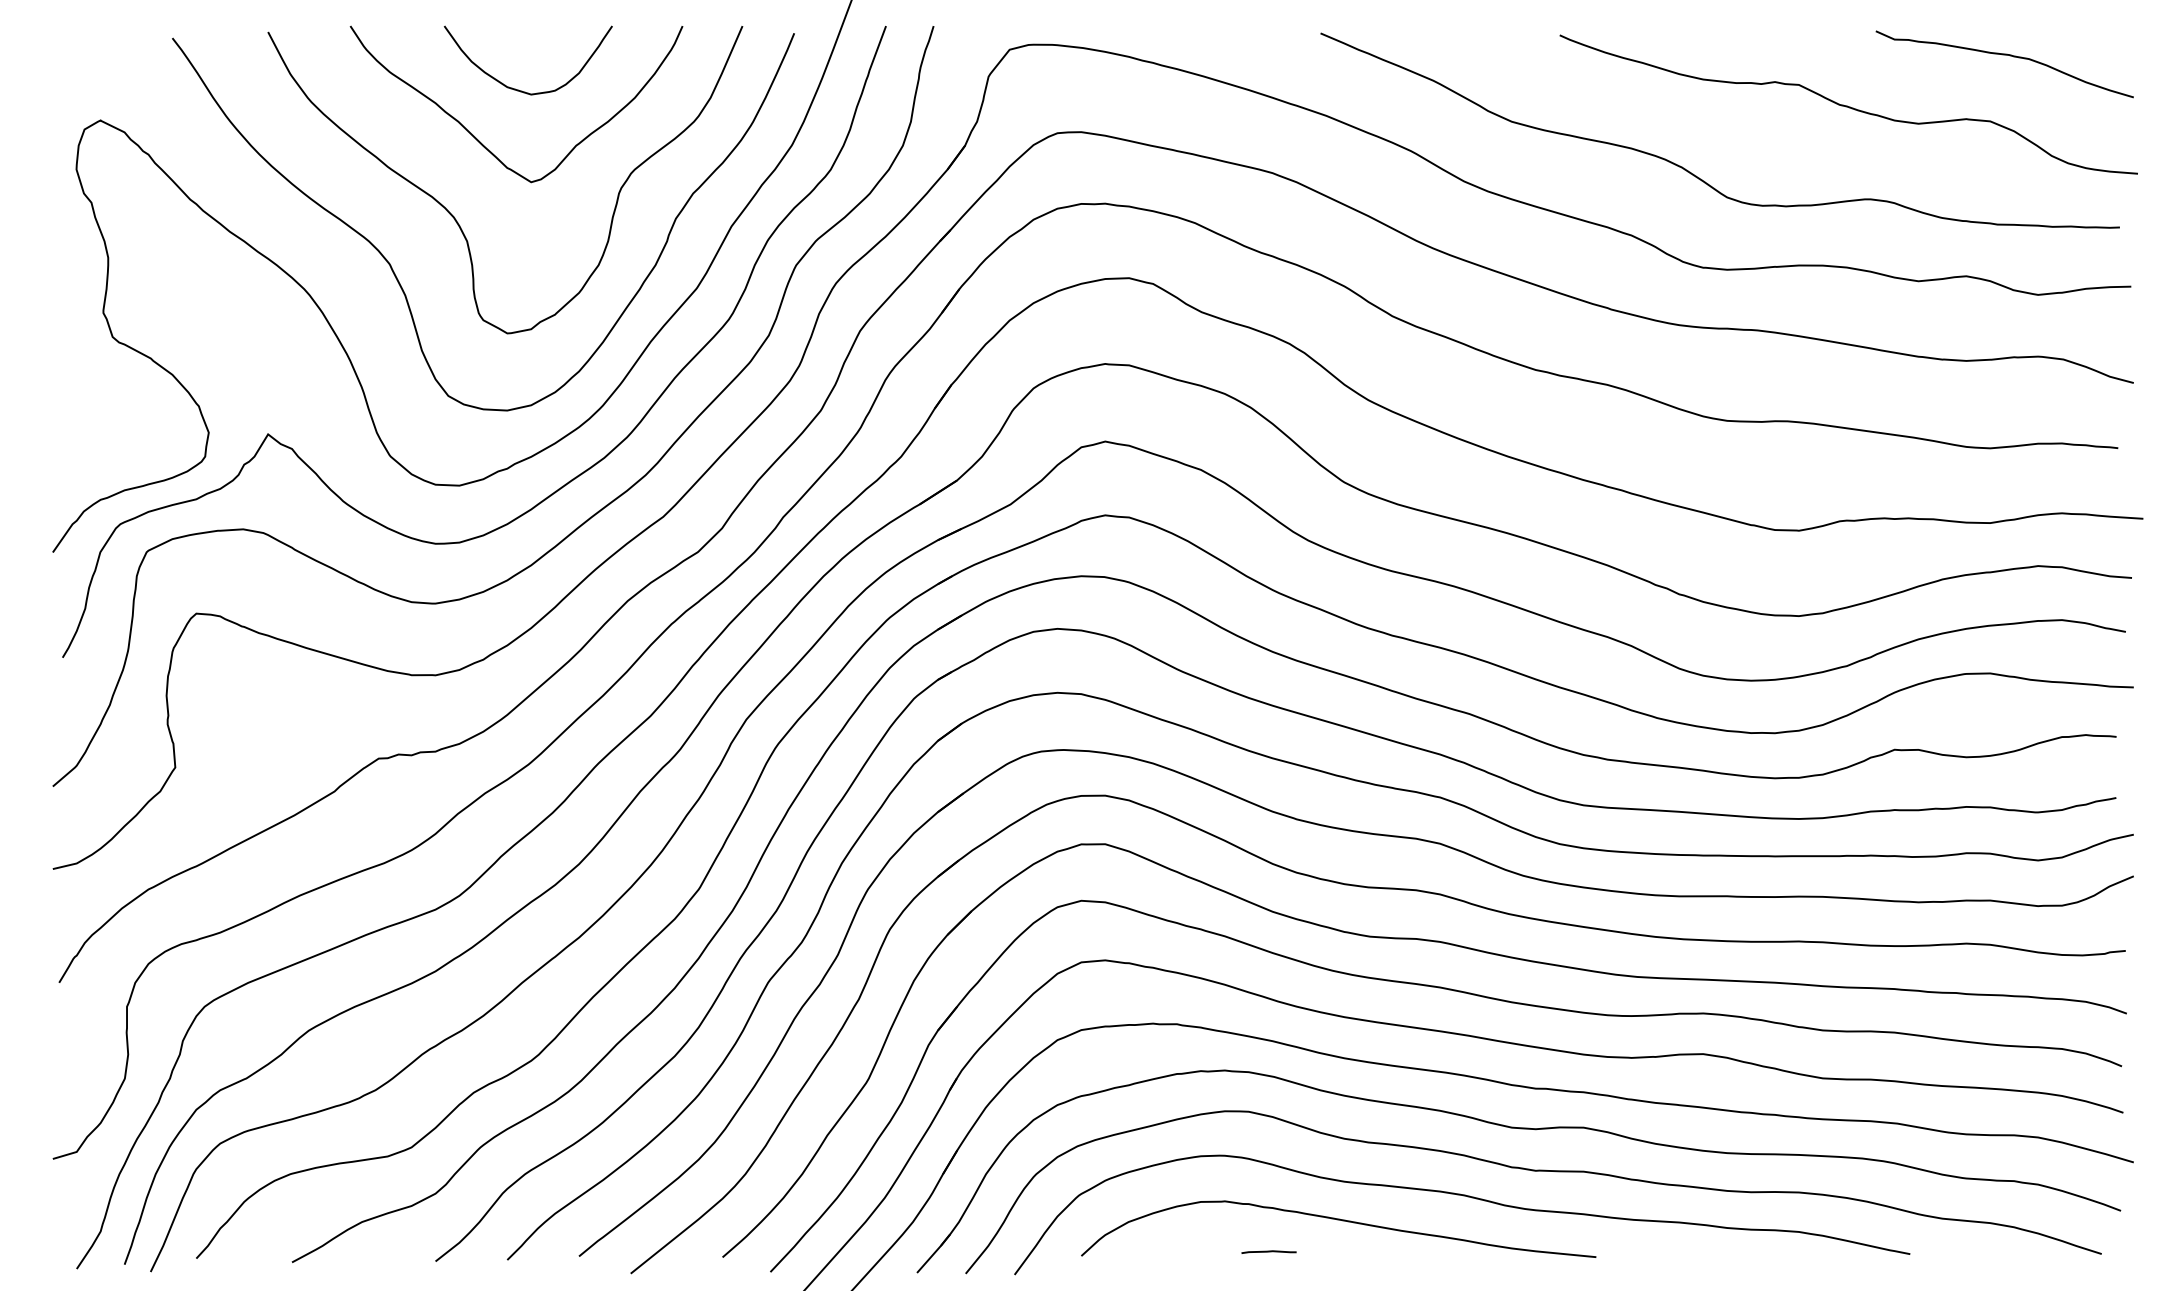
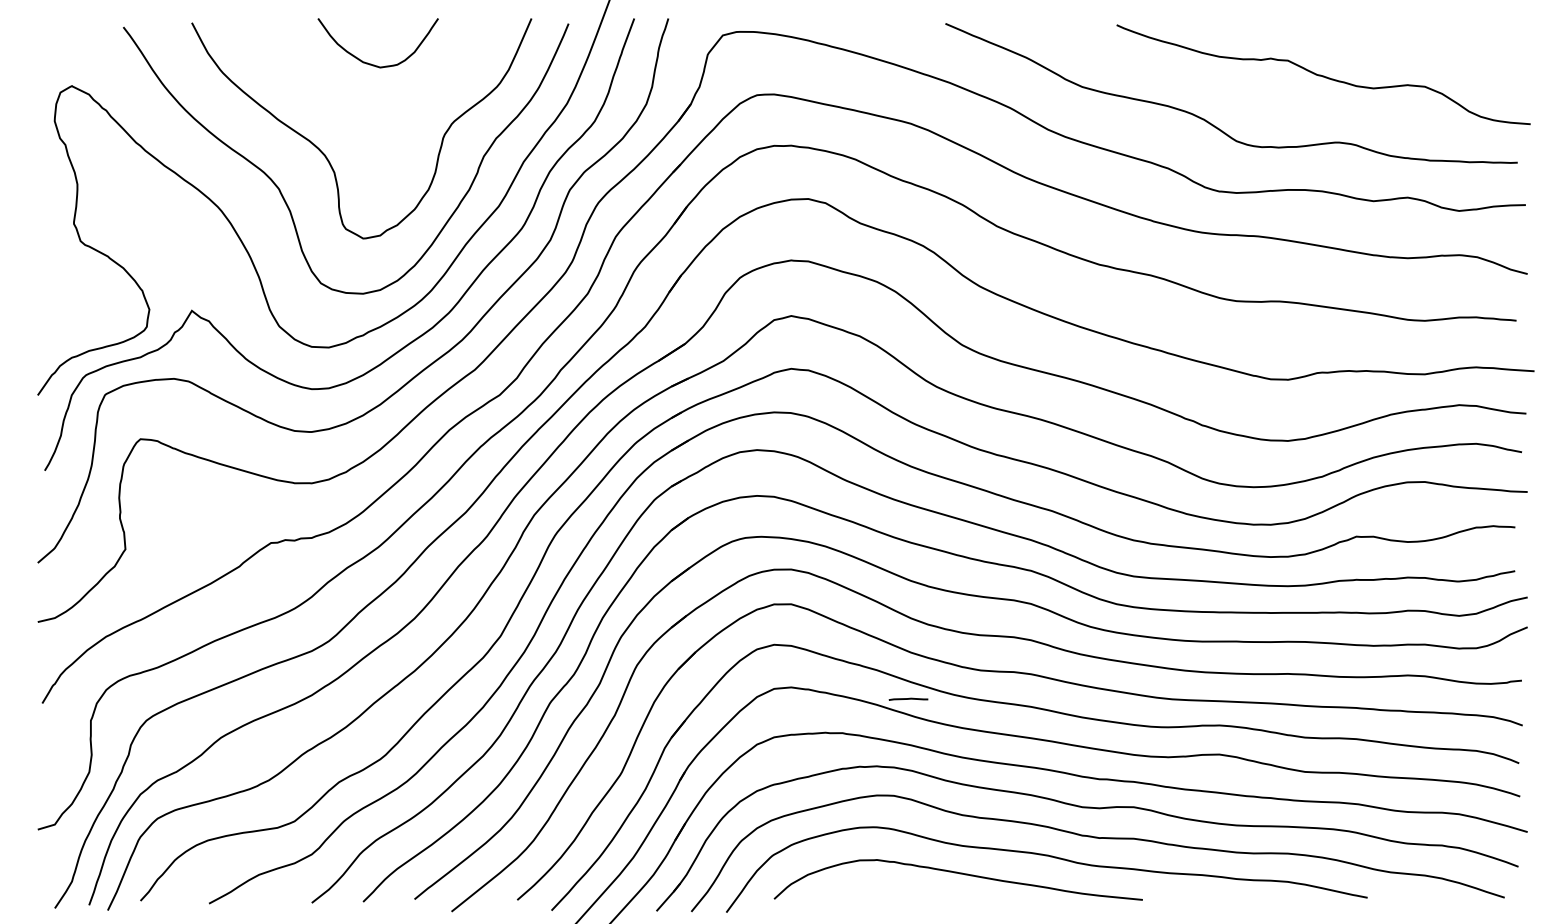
curve: (2003, 55) -> (1434, 39), removed
curve: (479, 140) -> (343, 100), removed
line: (1268, 1250) -> (908, 698), moved

